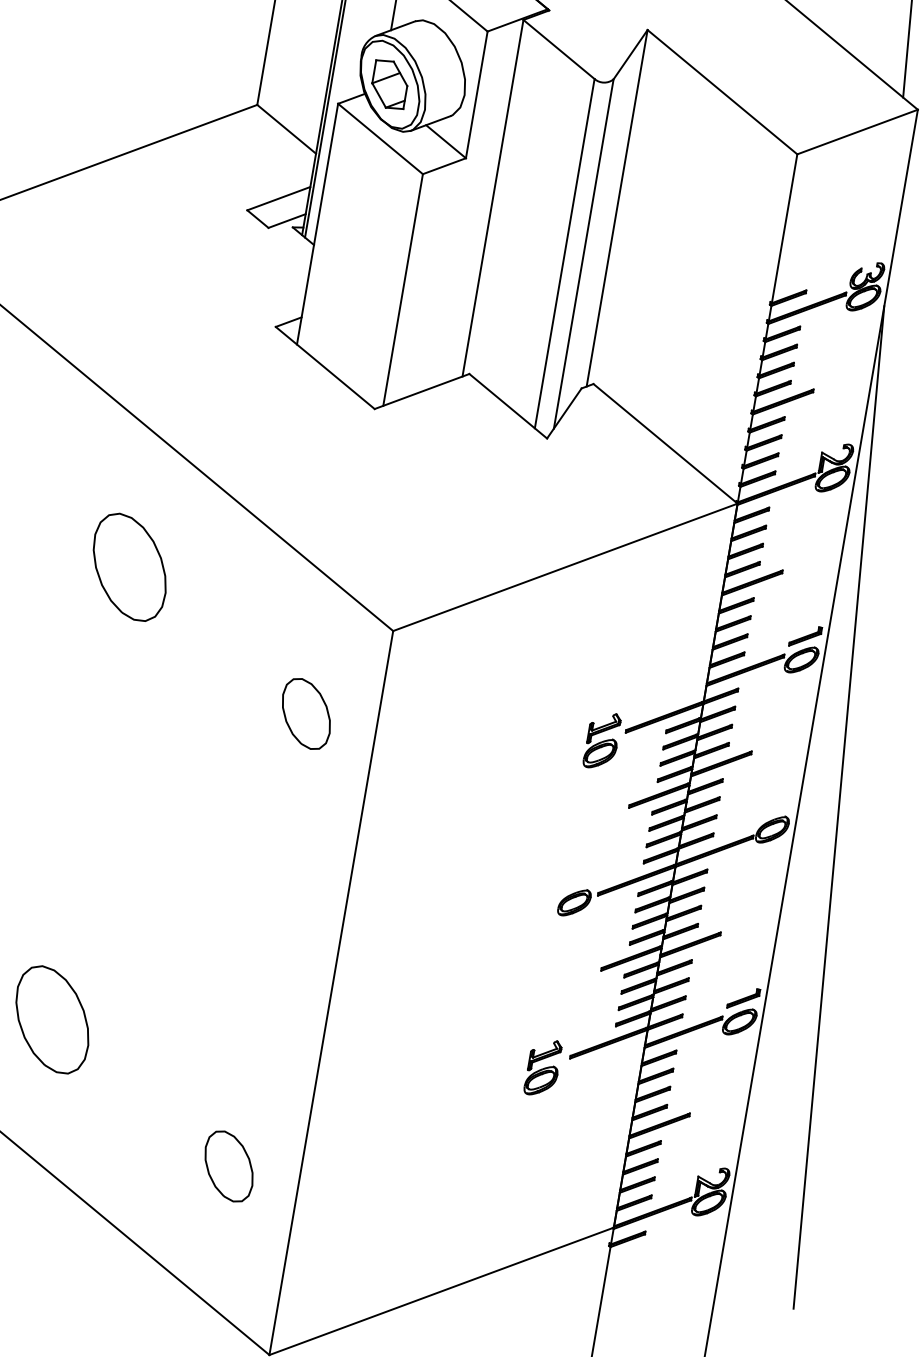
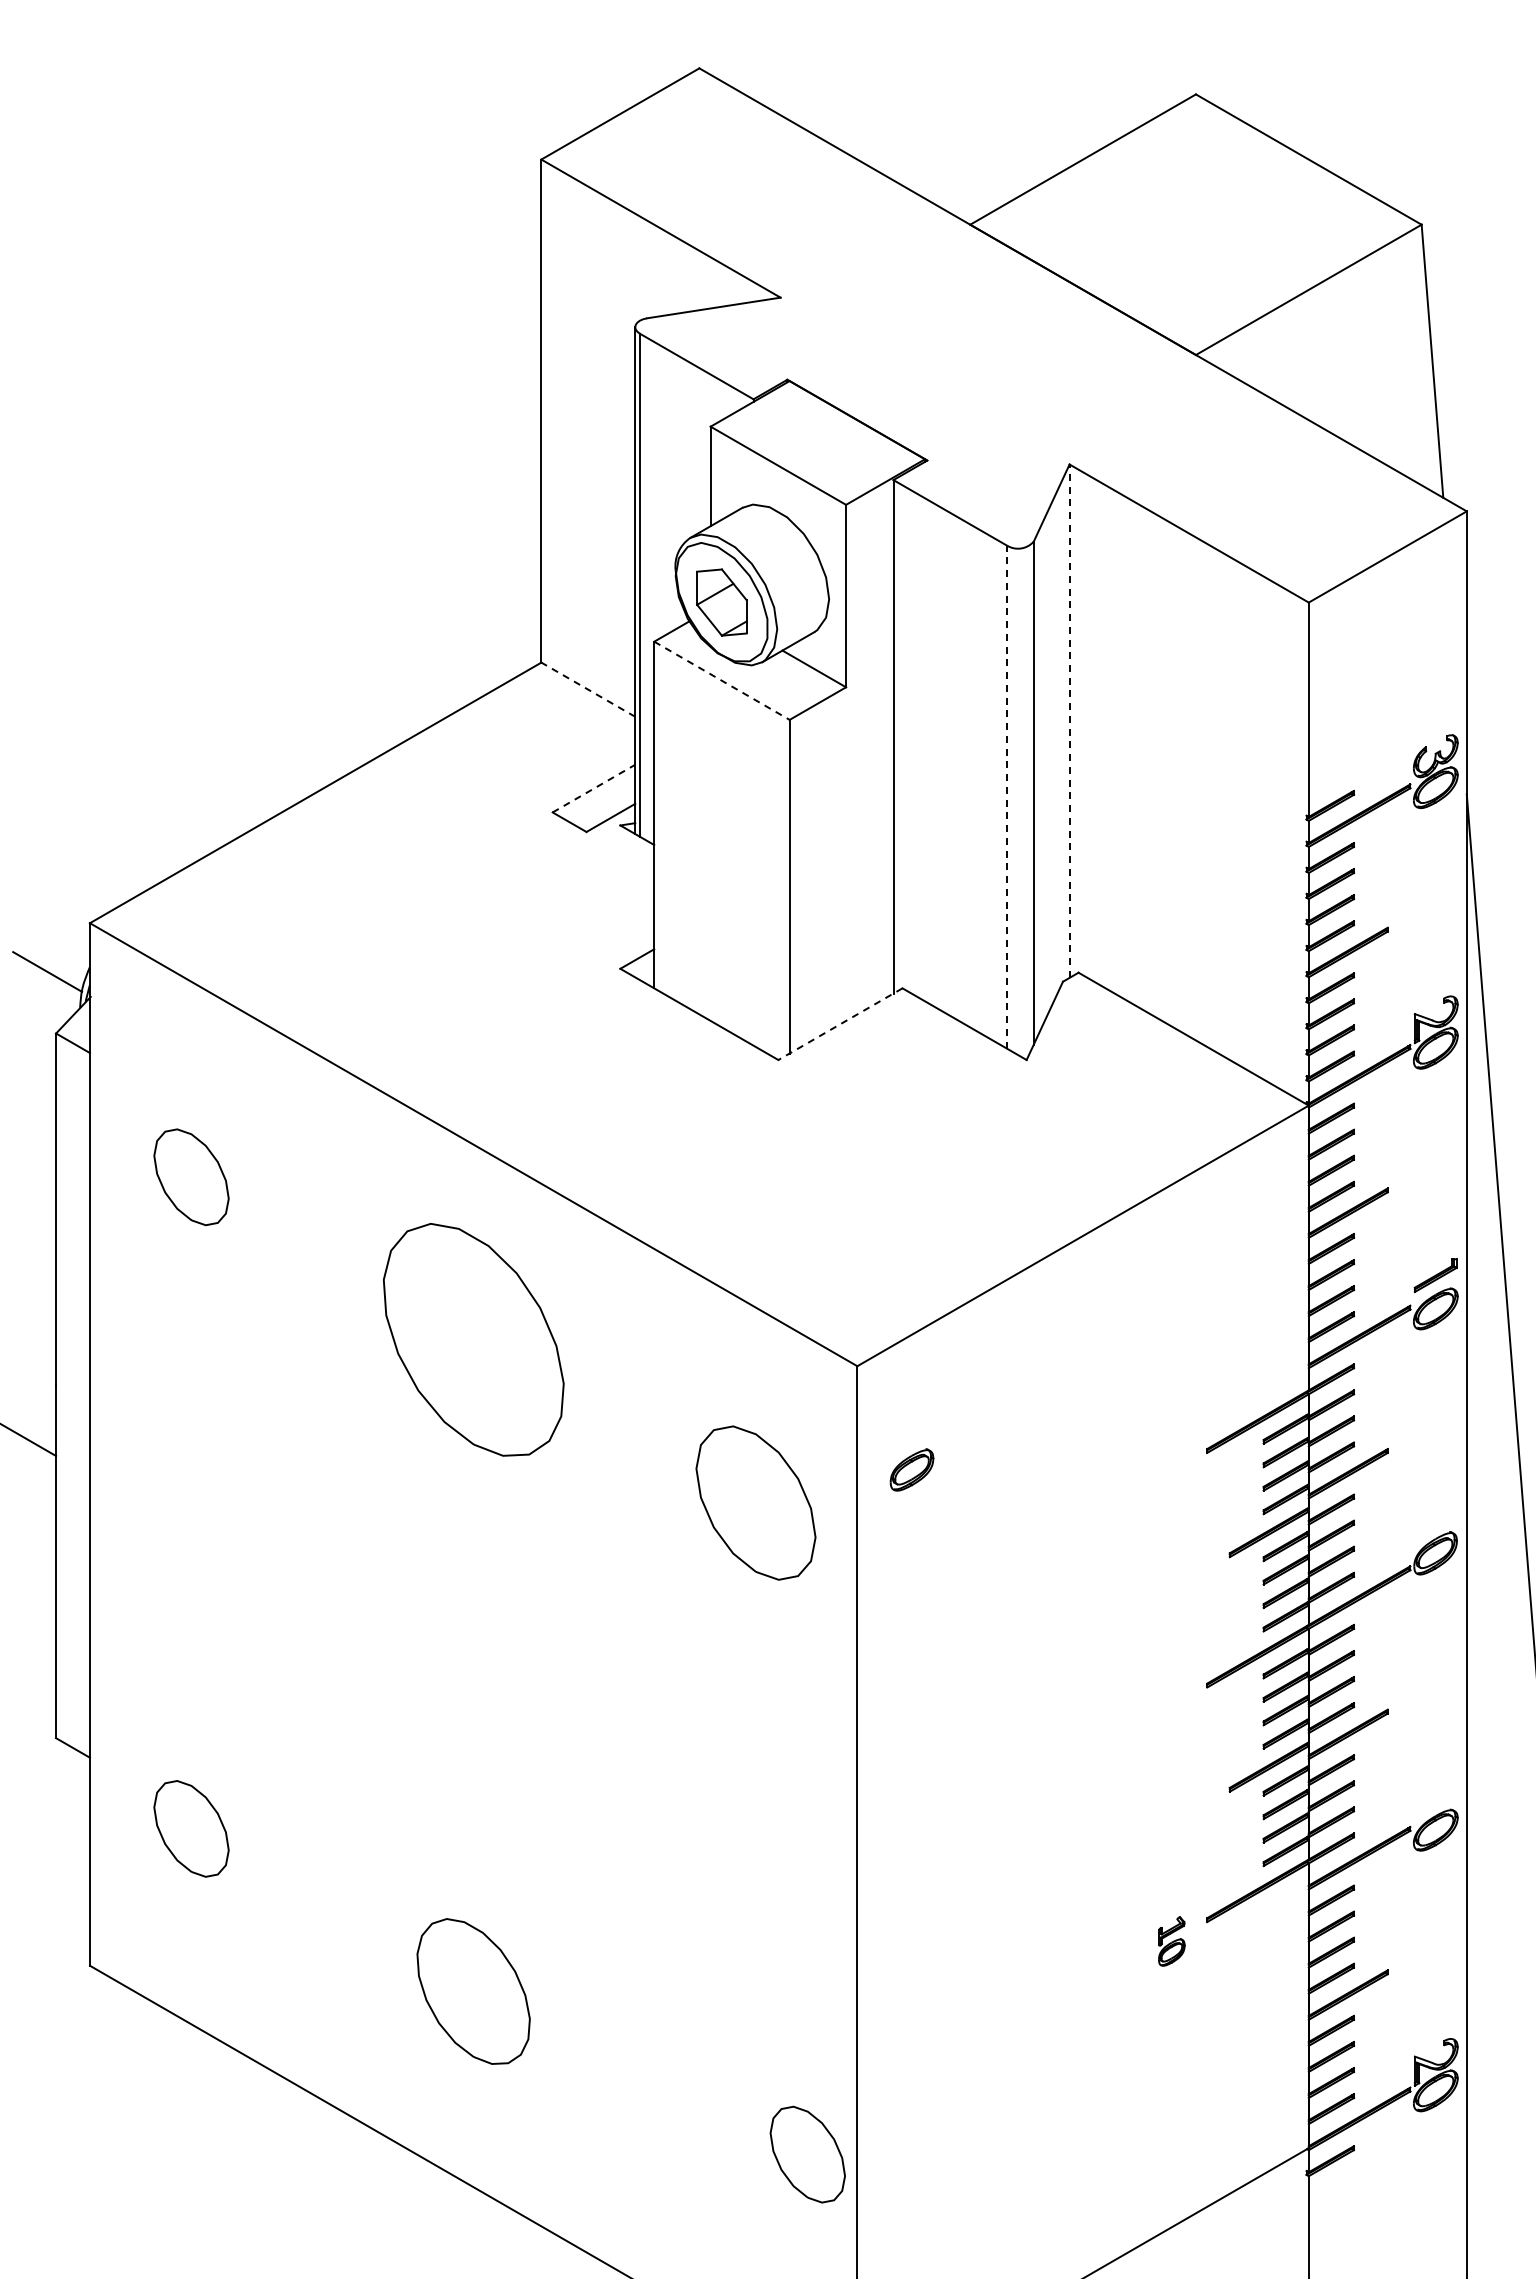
line: (286, 129) -> (587, 689), solid -> dashed
line: (380, 139) -> (722, 681), solid -> dashed
line: (278, 198) -> (593, 788), solid -> dashed
line: (617, 208) -> (1069, 721), solid -> dashed
line: (564, 253) -> (1007, 797), solid -> dashed
line: (422, 391) -> (840, 1024), solid -> dashed
part: (129, 566) -> (473, 1339), size x1.6
part: (306, 713) -> (755, 1502), size x1.6
part: (601, 740) -> (1175, 1469), removed
part: (574, 902) -> (911, 1469), moved
part: (743, 998) -> (1435, 1796), removed
part: (543, 1067) -> (1171, 1941), size x0.6
part: (228, 1166) -> (807, 2154), moved

